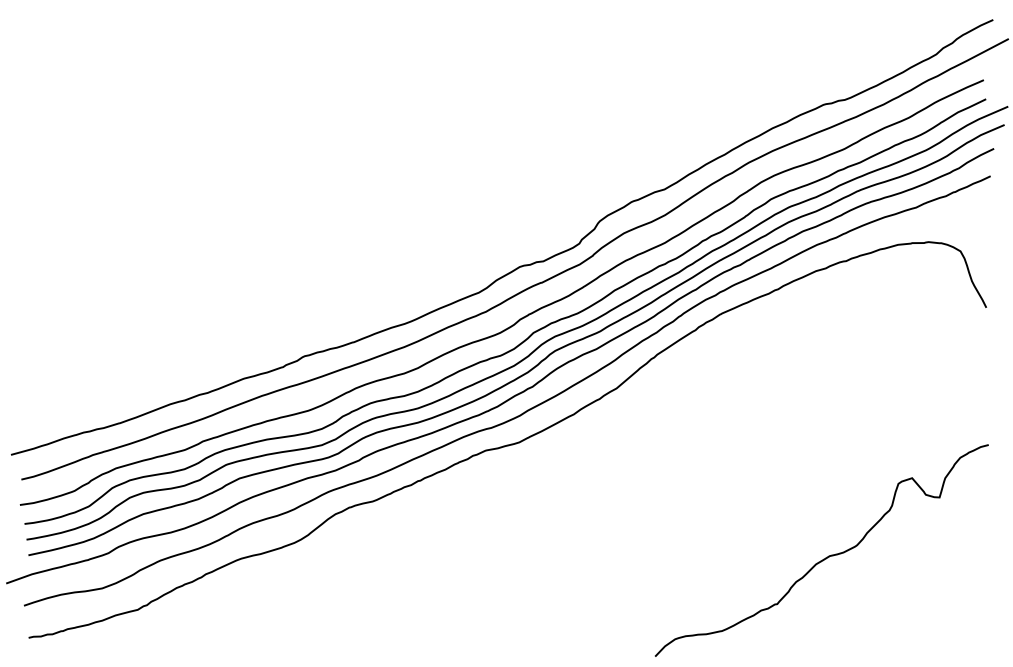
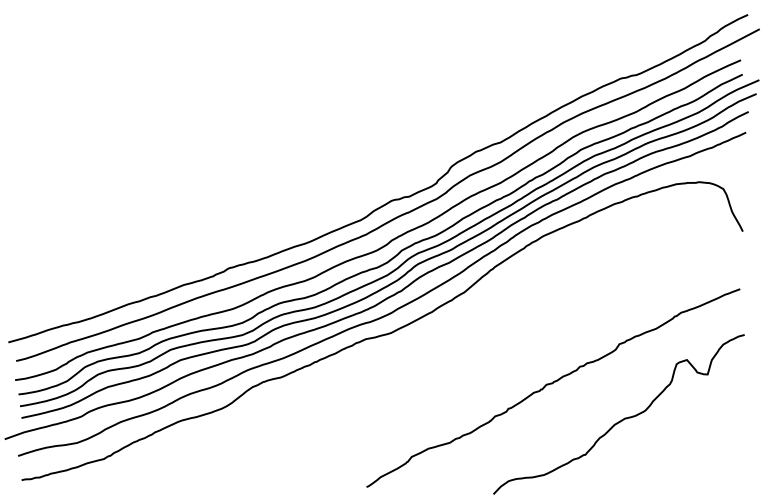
curve: (733, 510) -> (552, 384), added

